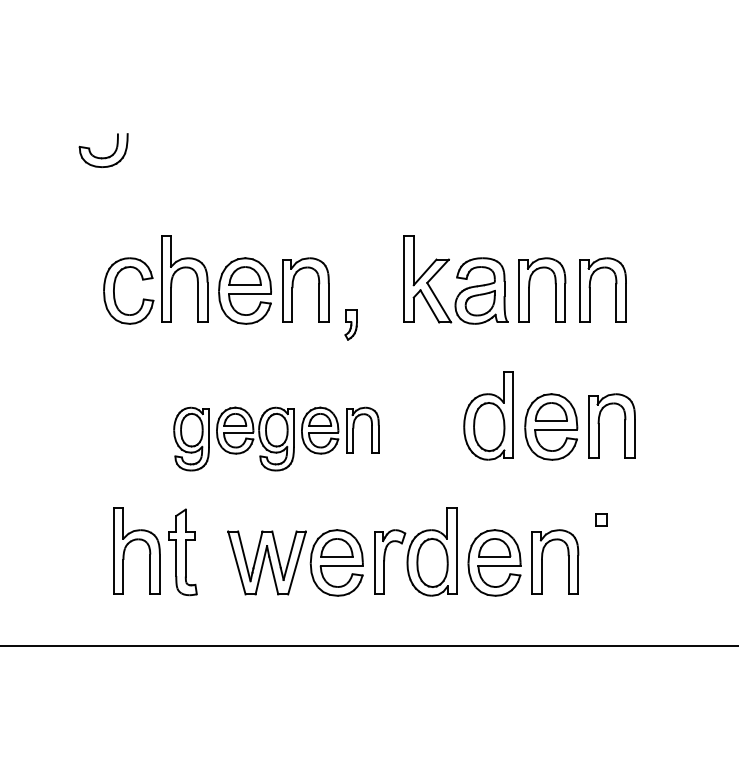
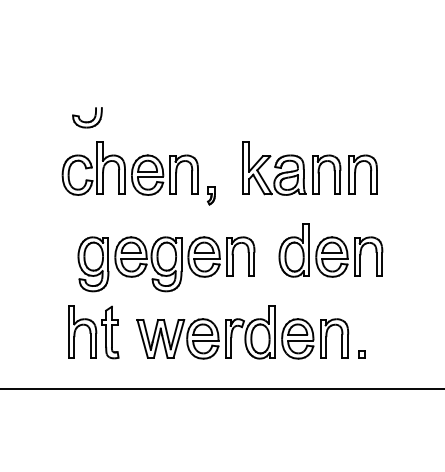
part: (103, 150) -> (87, 117), moved
part: (276, 439) -> (166, 264), size x1.43
part: (600, 520) -> (361, 354), moved

